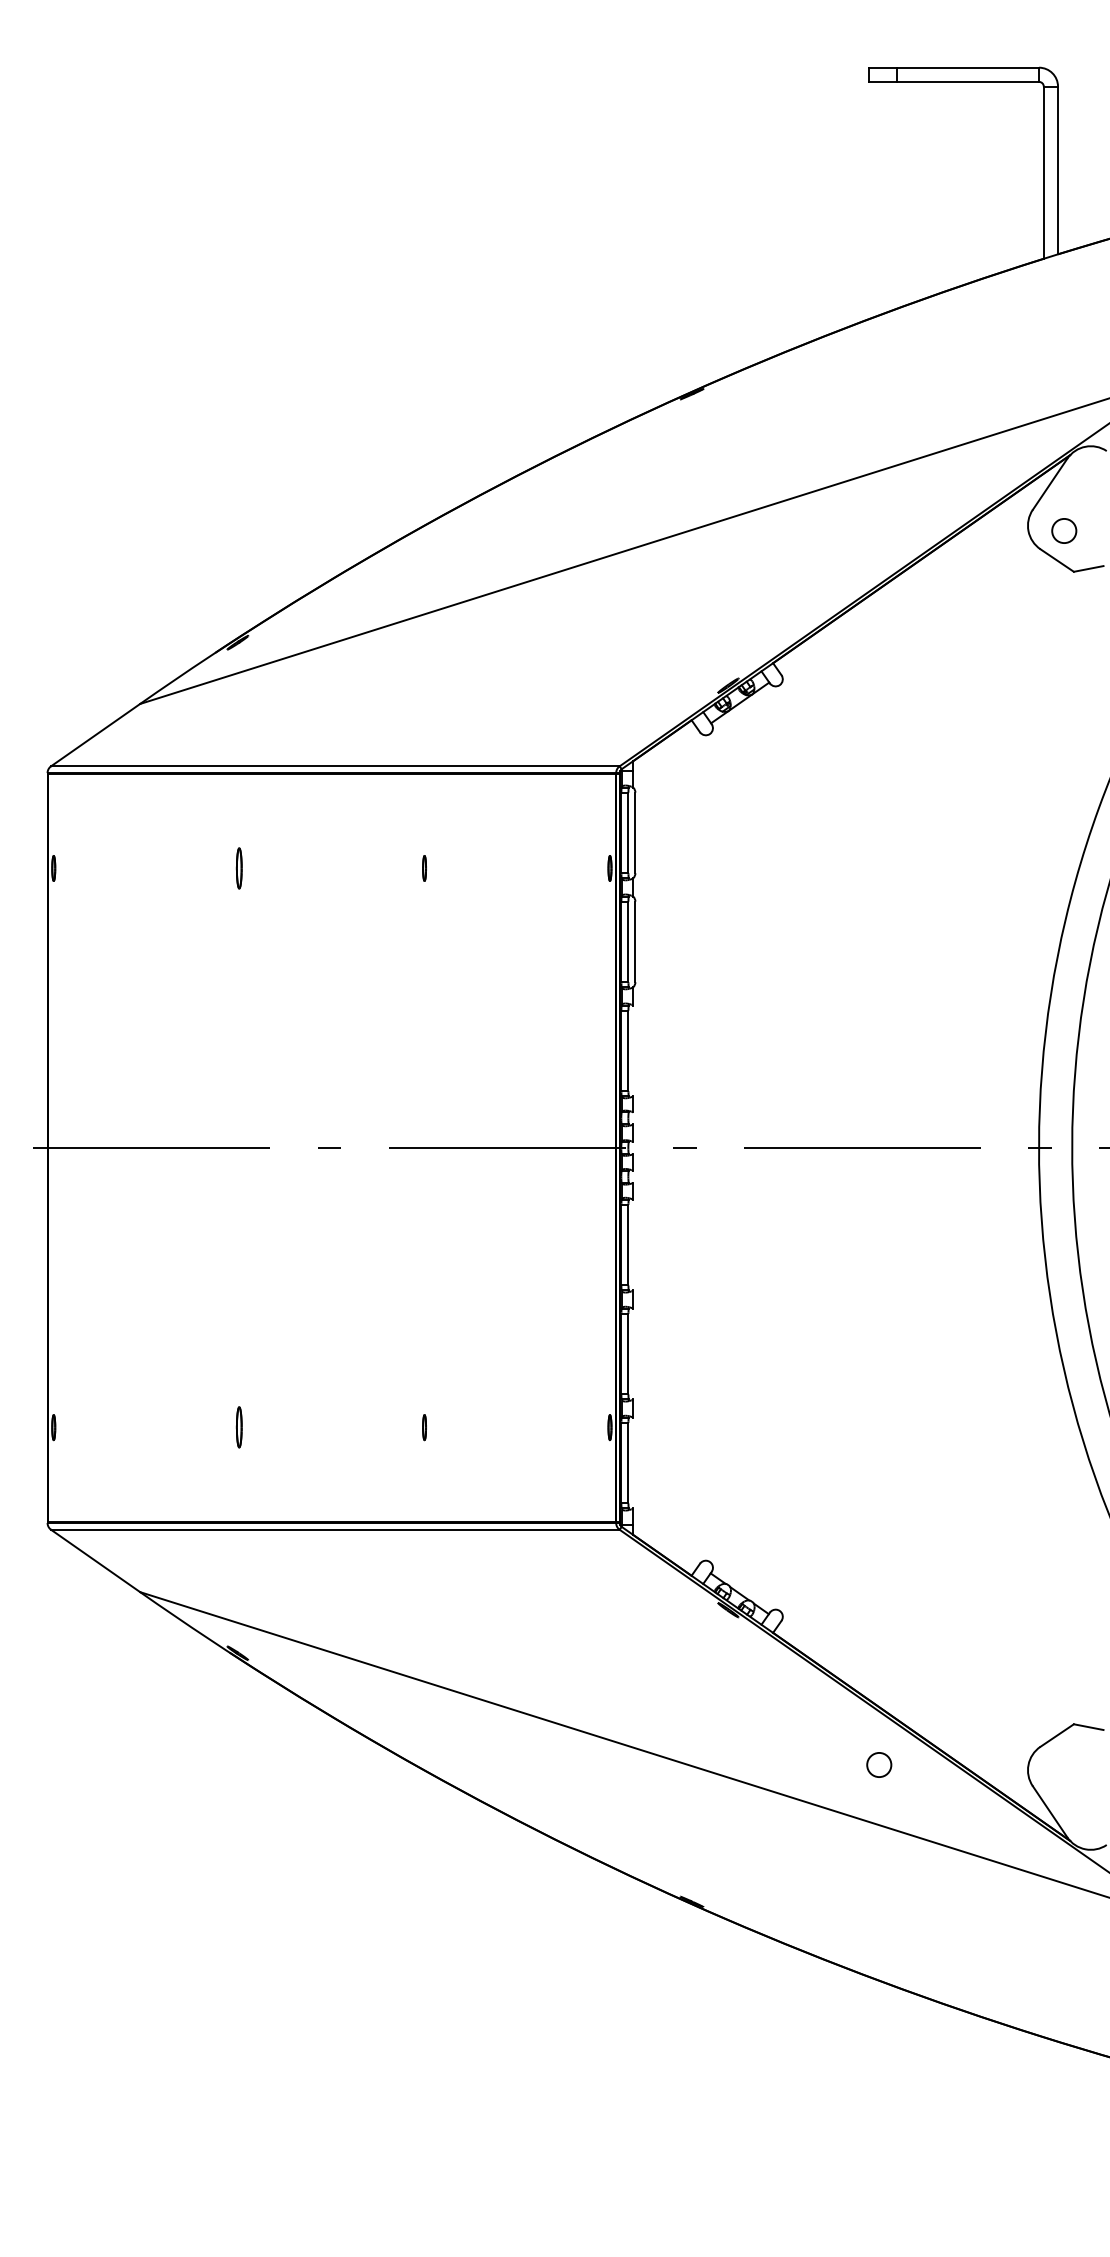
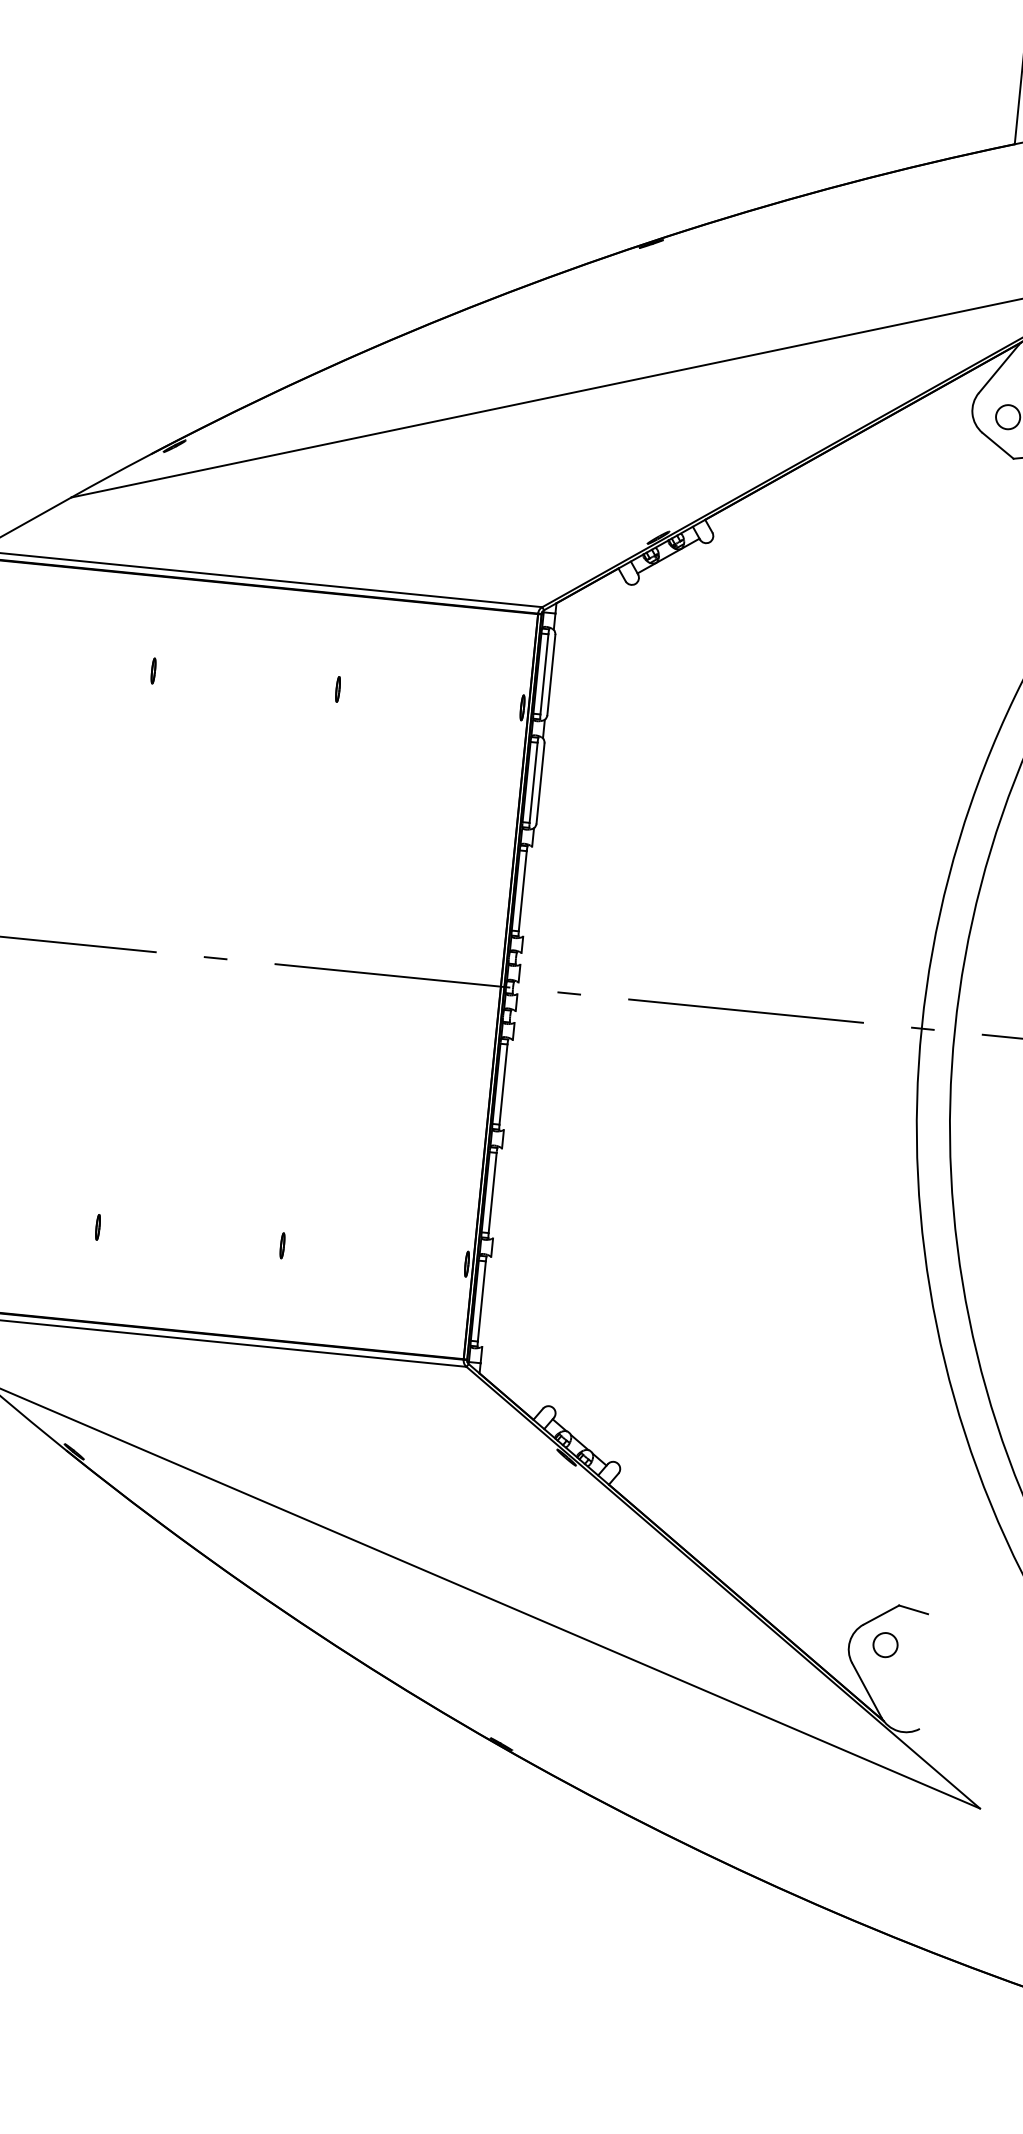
part: (238, 868) -> (152, 670), size x0.62
part: (238, 1427) -> (97, 1227), size x0.62
circle: (879, 1764) -> (885, 1644), moved

